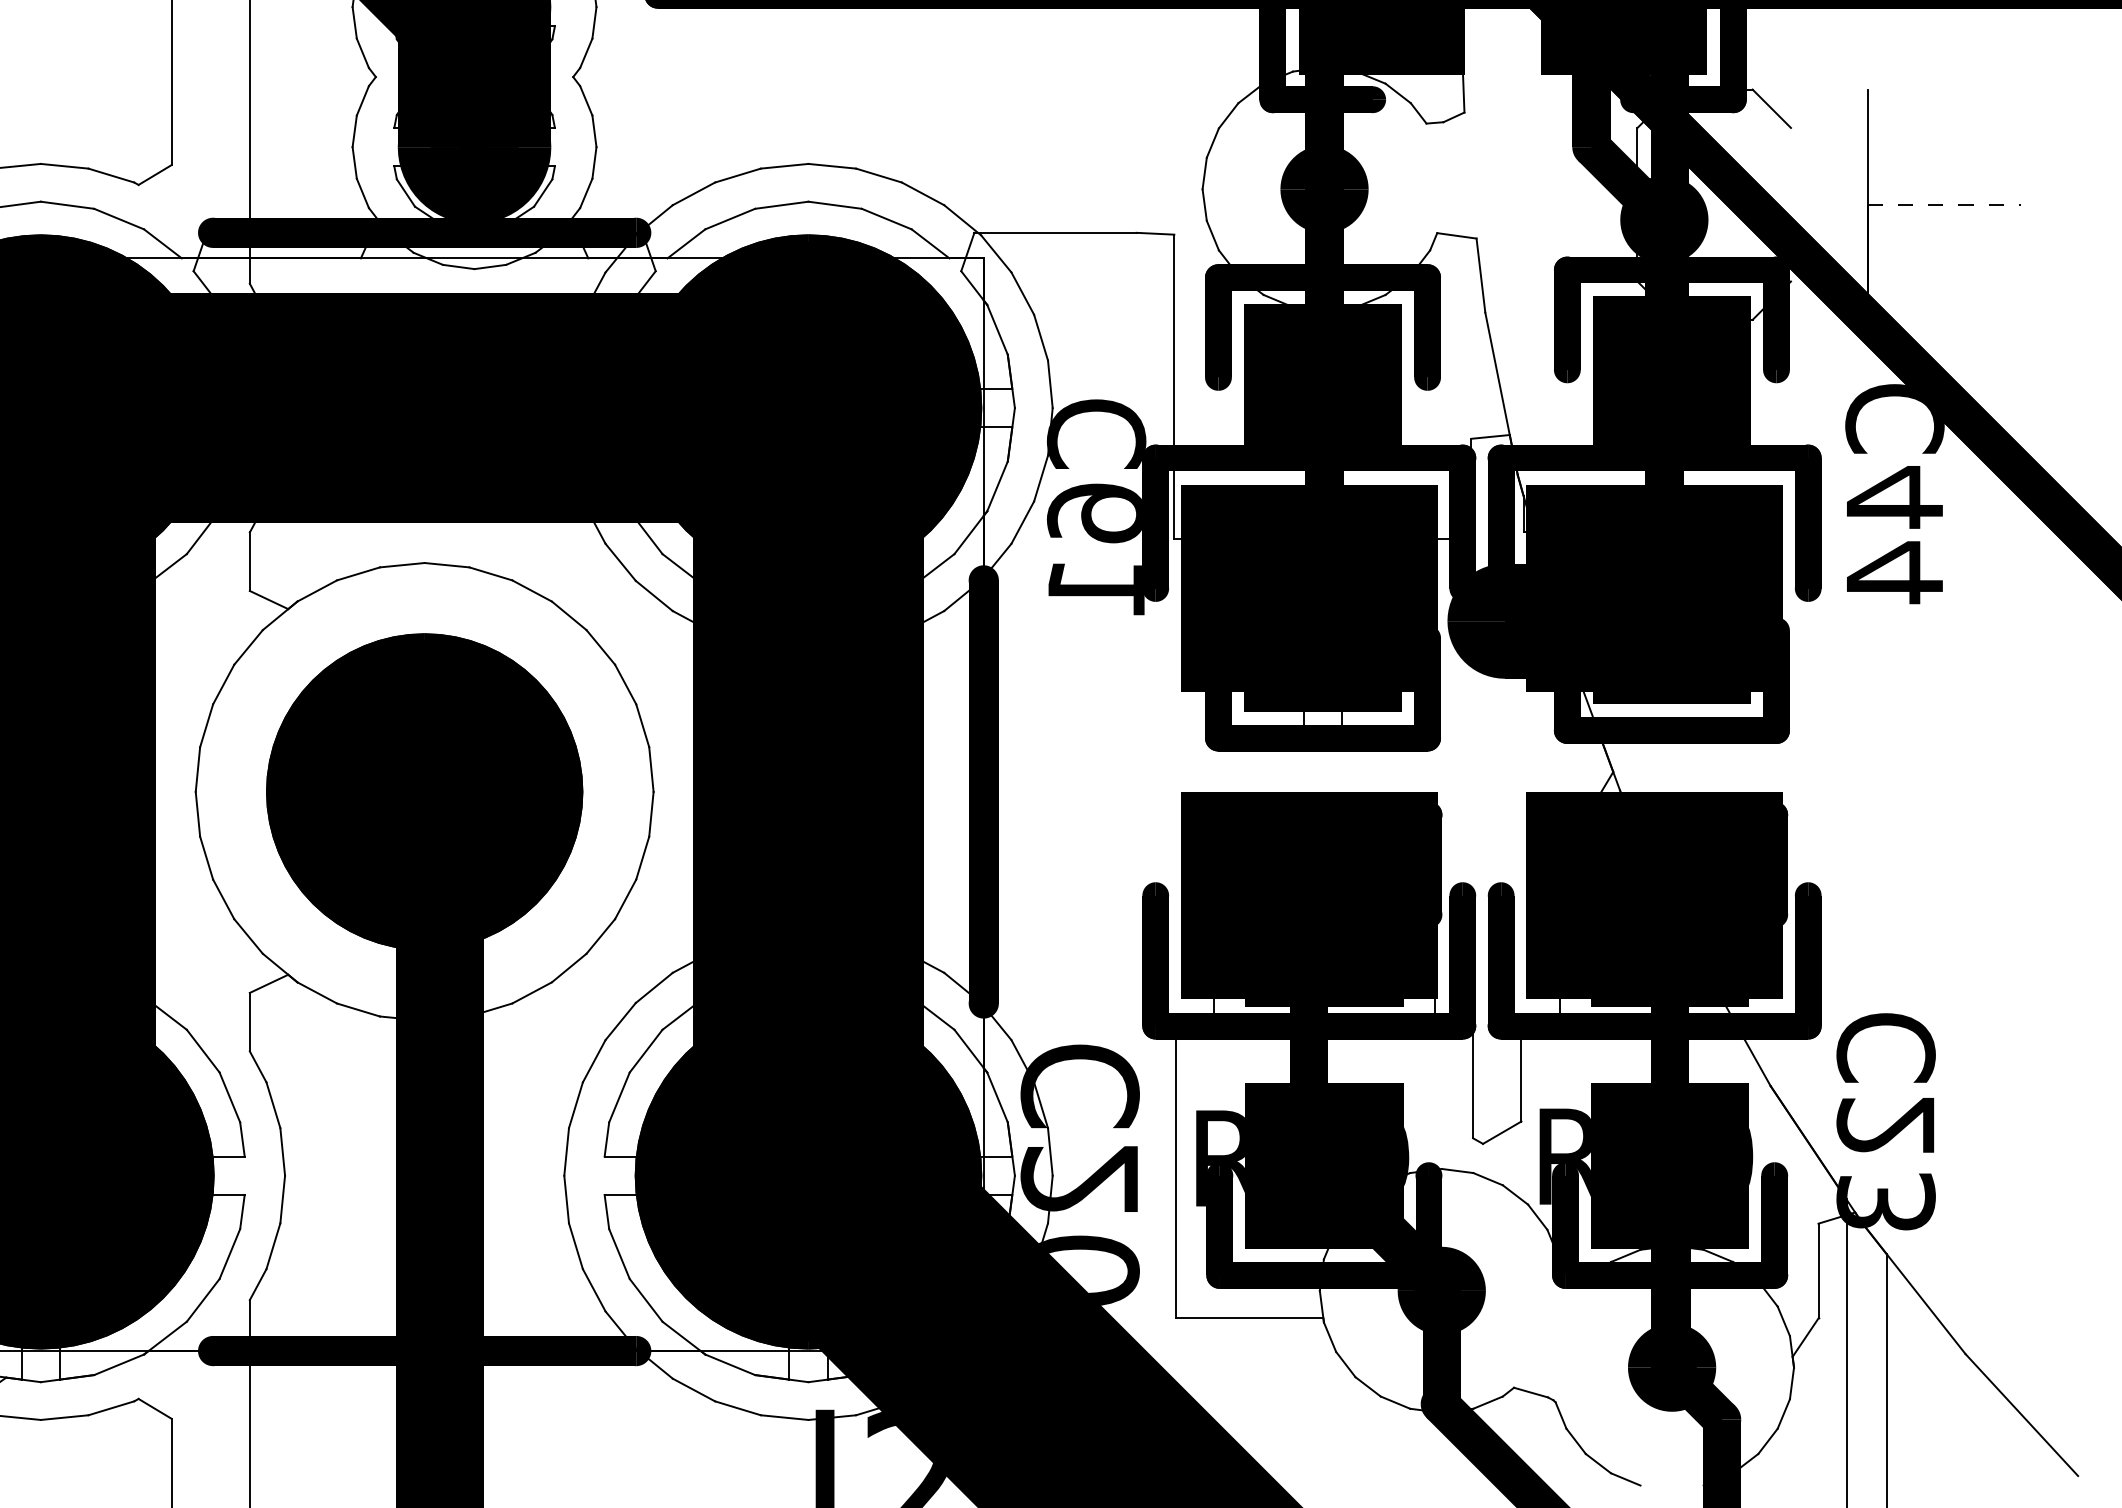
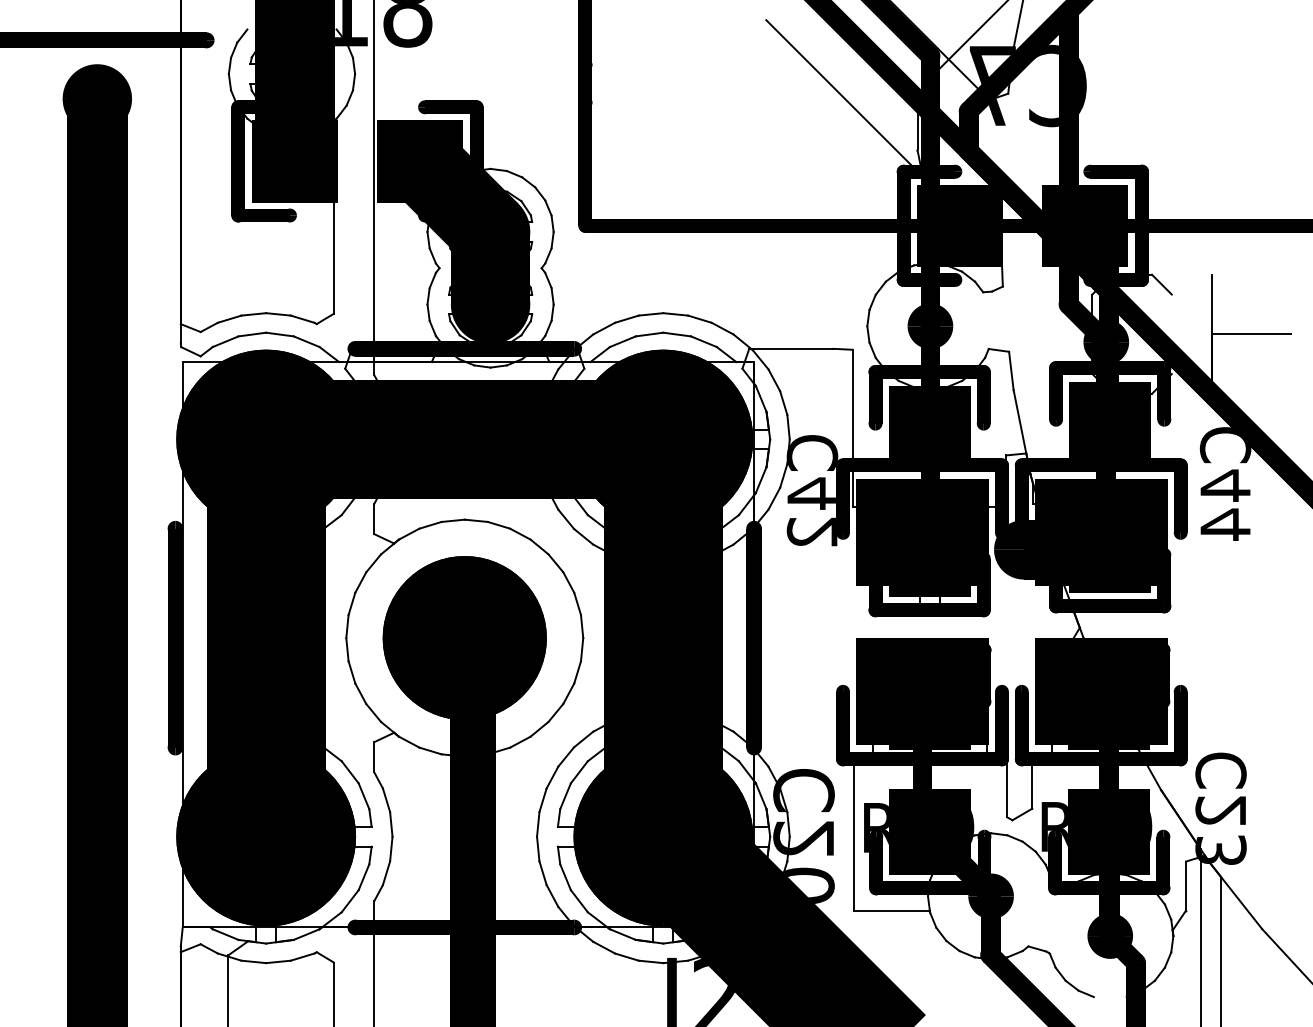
line: (1945, 205) -> (1251, 334), dashed -> solid
text: (1094, 547) -> (811, 511), C61 -> C42

